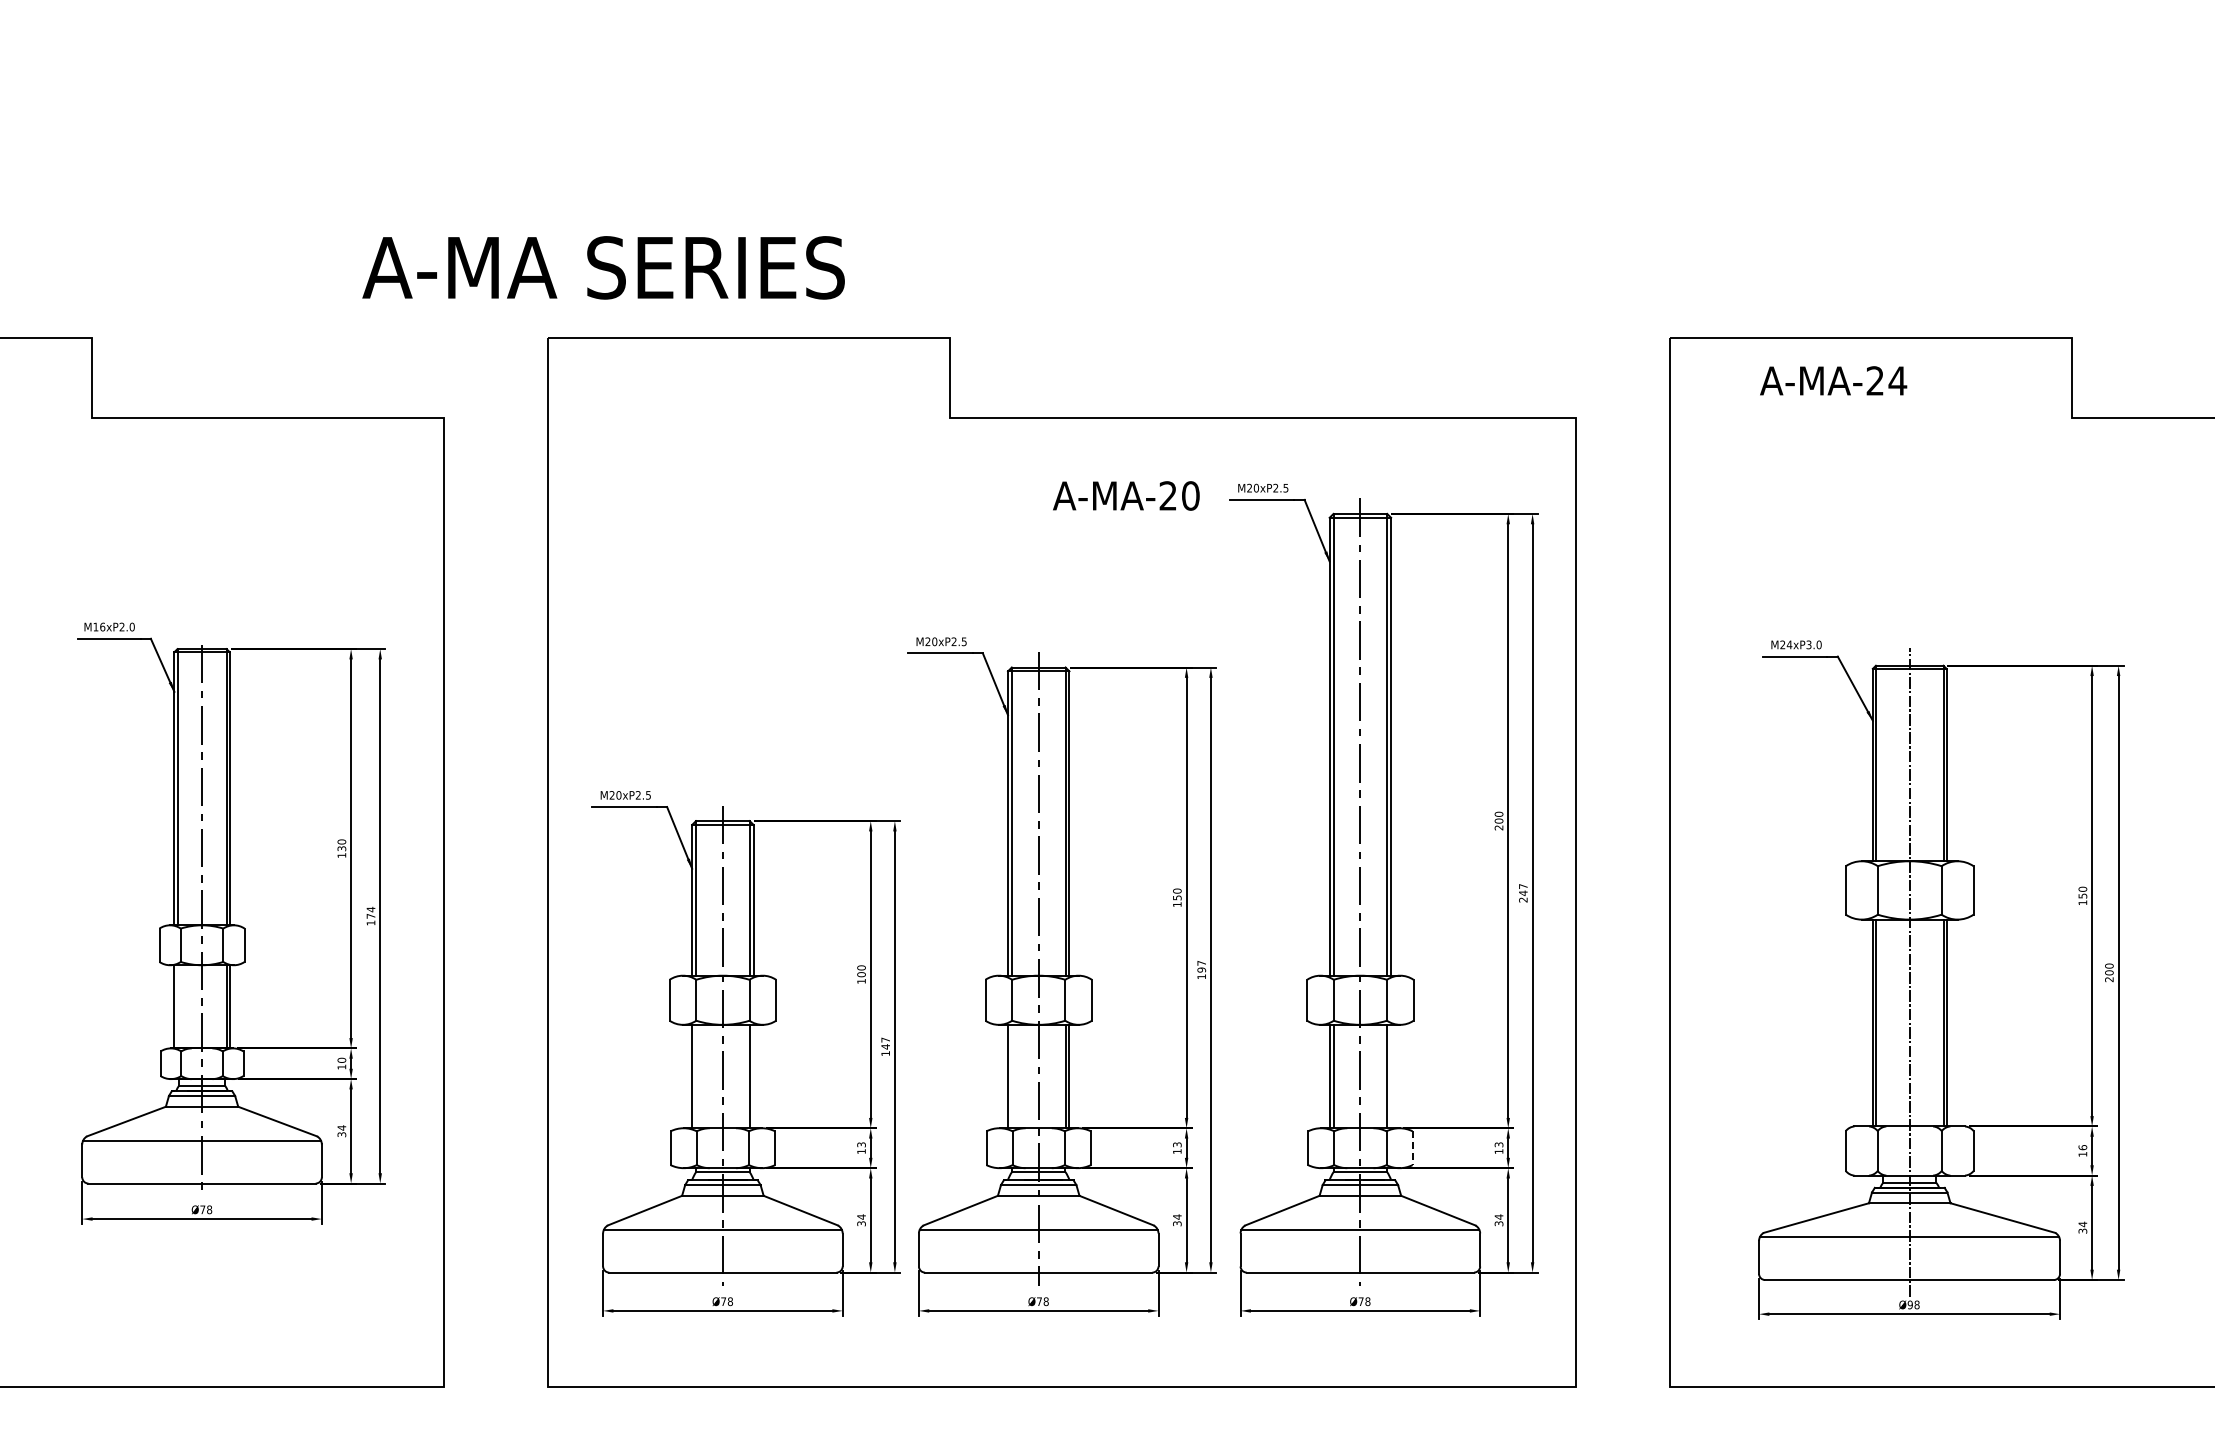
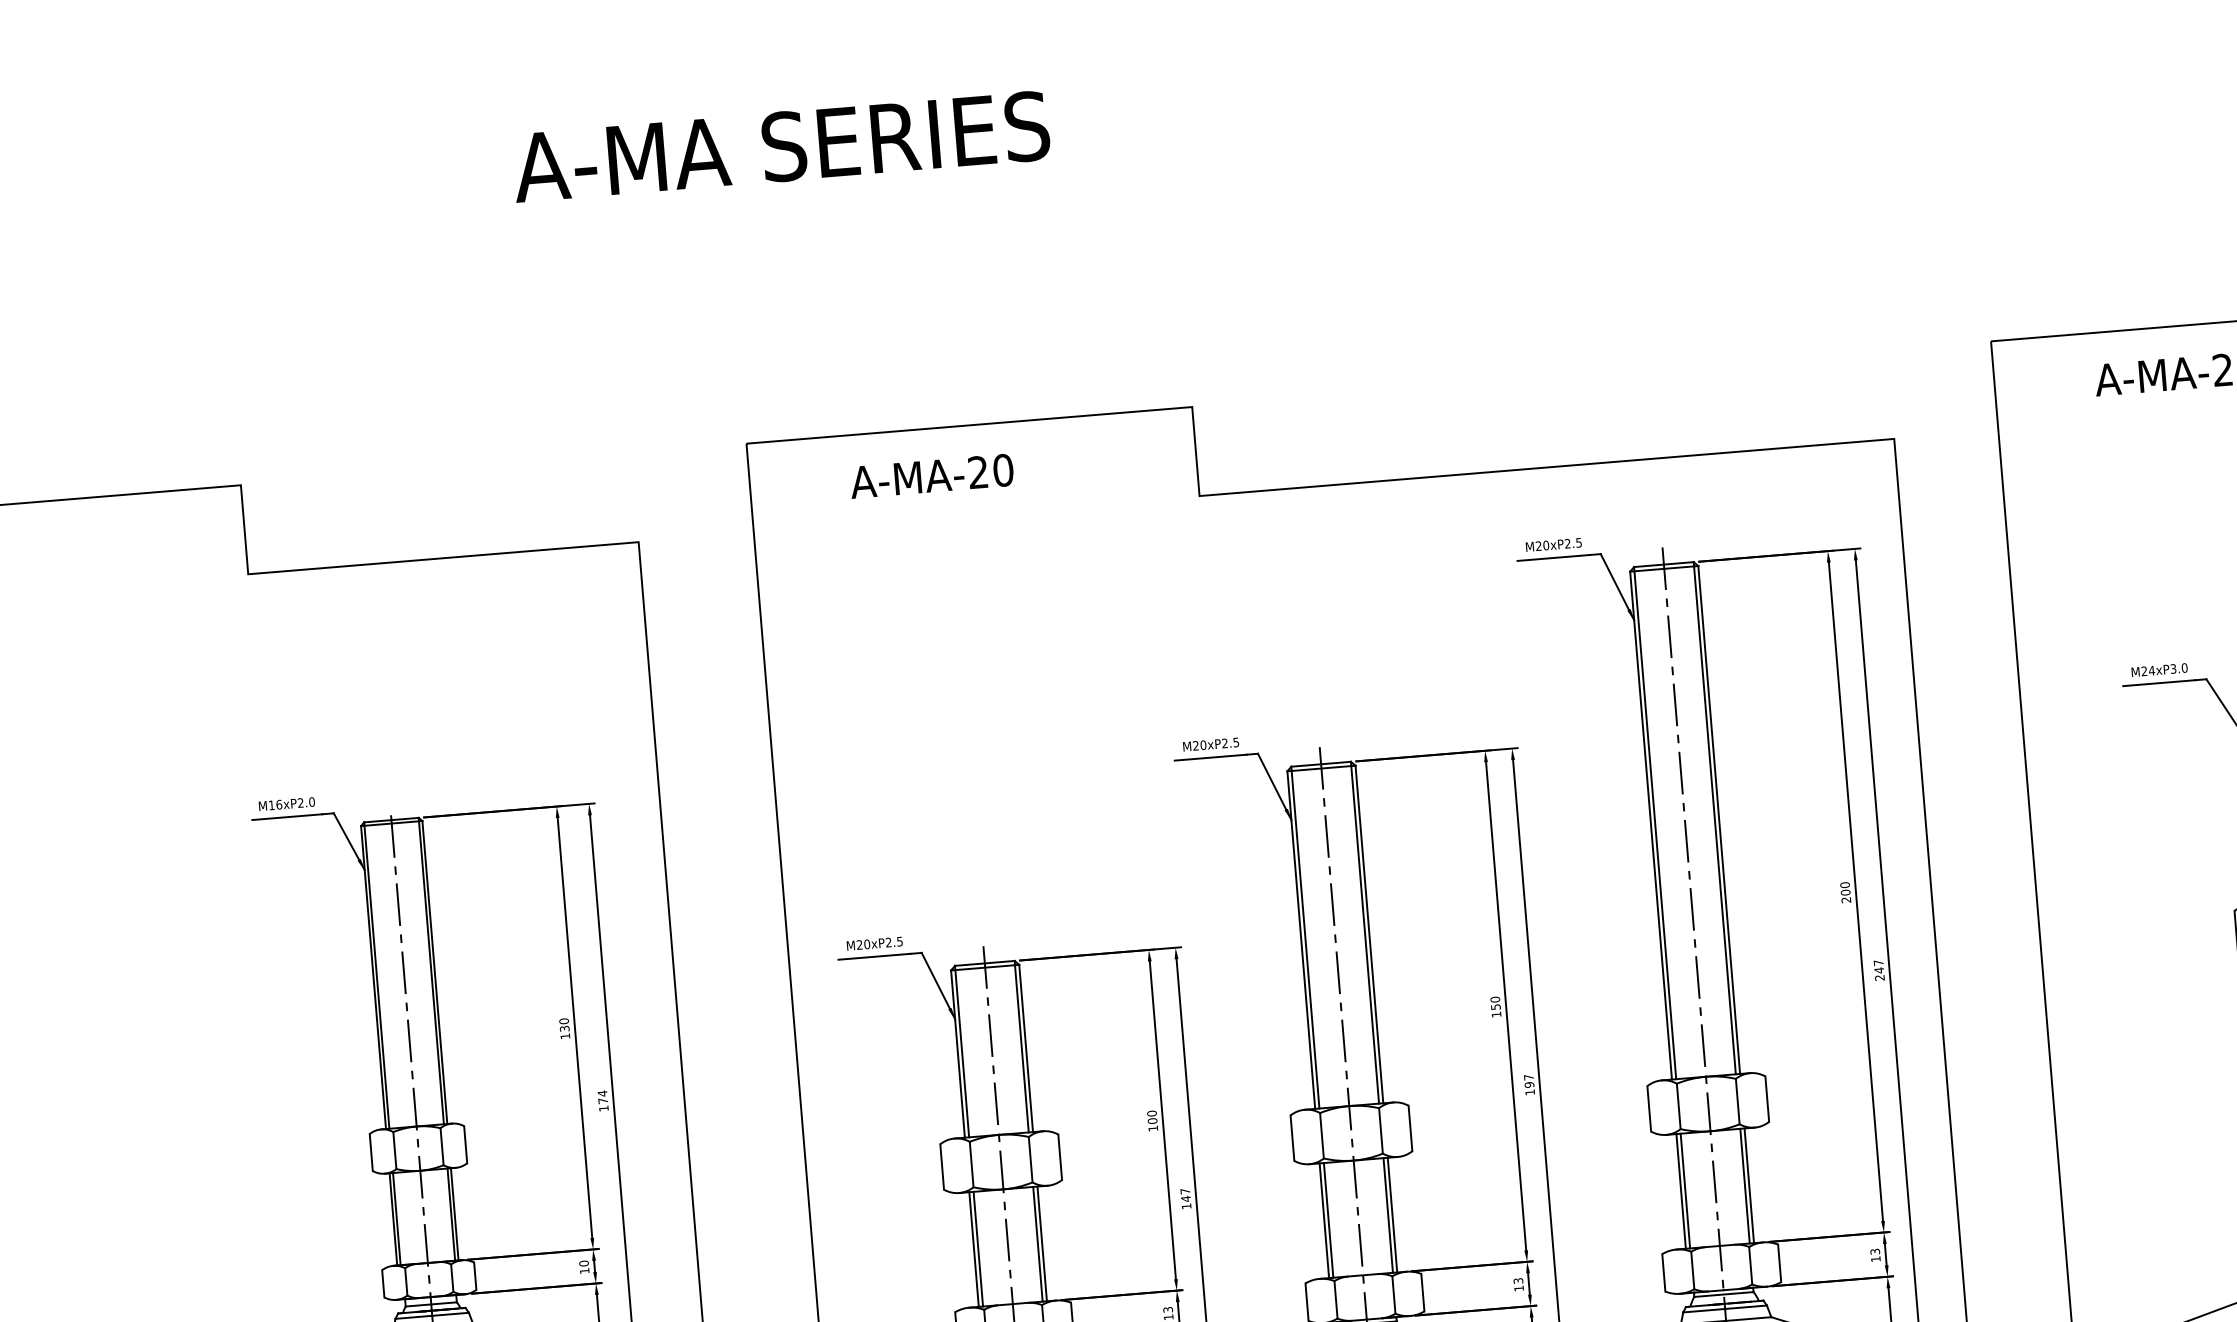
text: (603, 267) -> (780, 146), moved
text: (1126, 495) -> (932, 475), moved
line: (177, 1006) -> (396, 1218), added
line: (696, 1076) -> (978, 1249), added
line: (753, 1076) -> (1042, 1243), added
line: (1011, 1076) -> (1328, 1220), added
line: (1391, 1076) -> (1749, 1185), added
line: (1412, 1148) -> (1779, 1263), dashed -> solid

